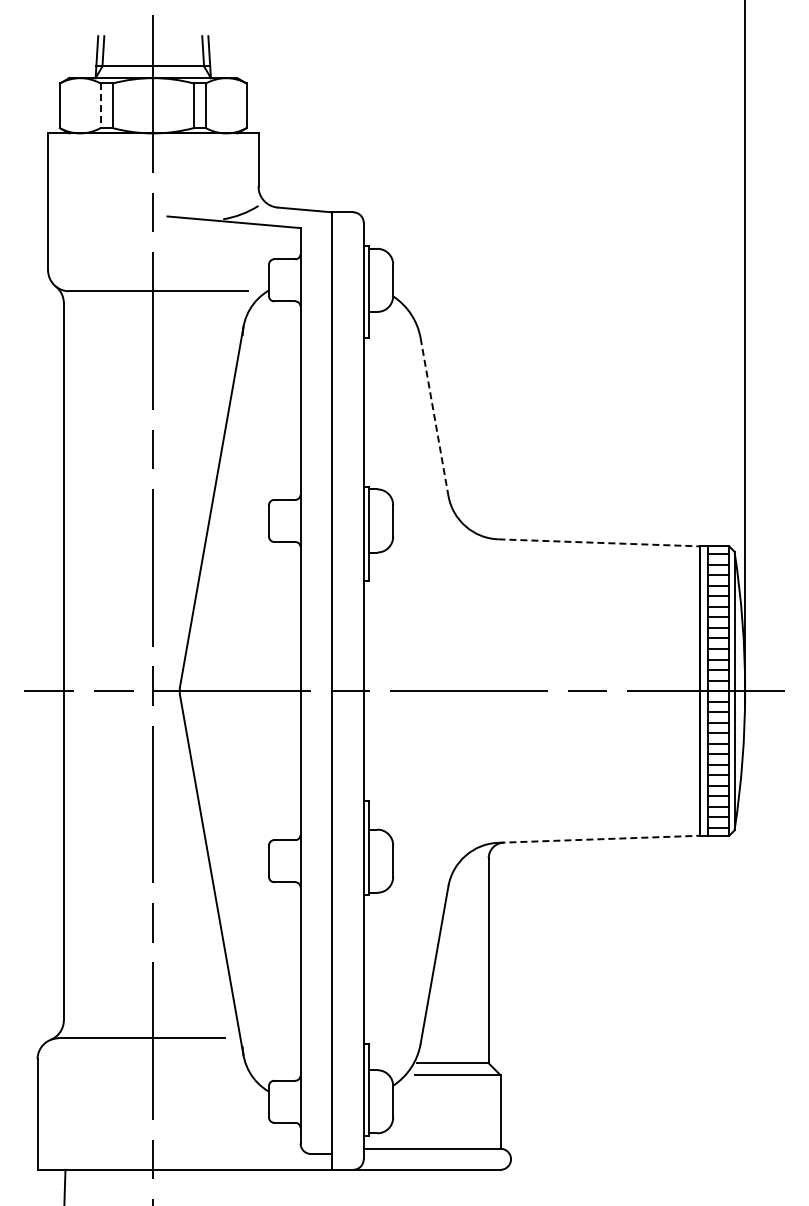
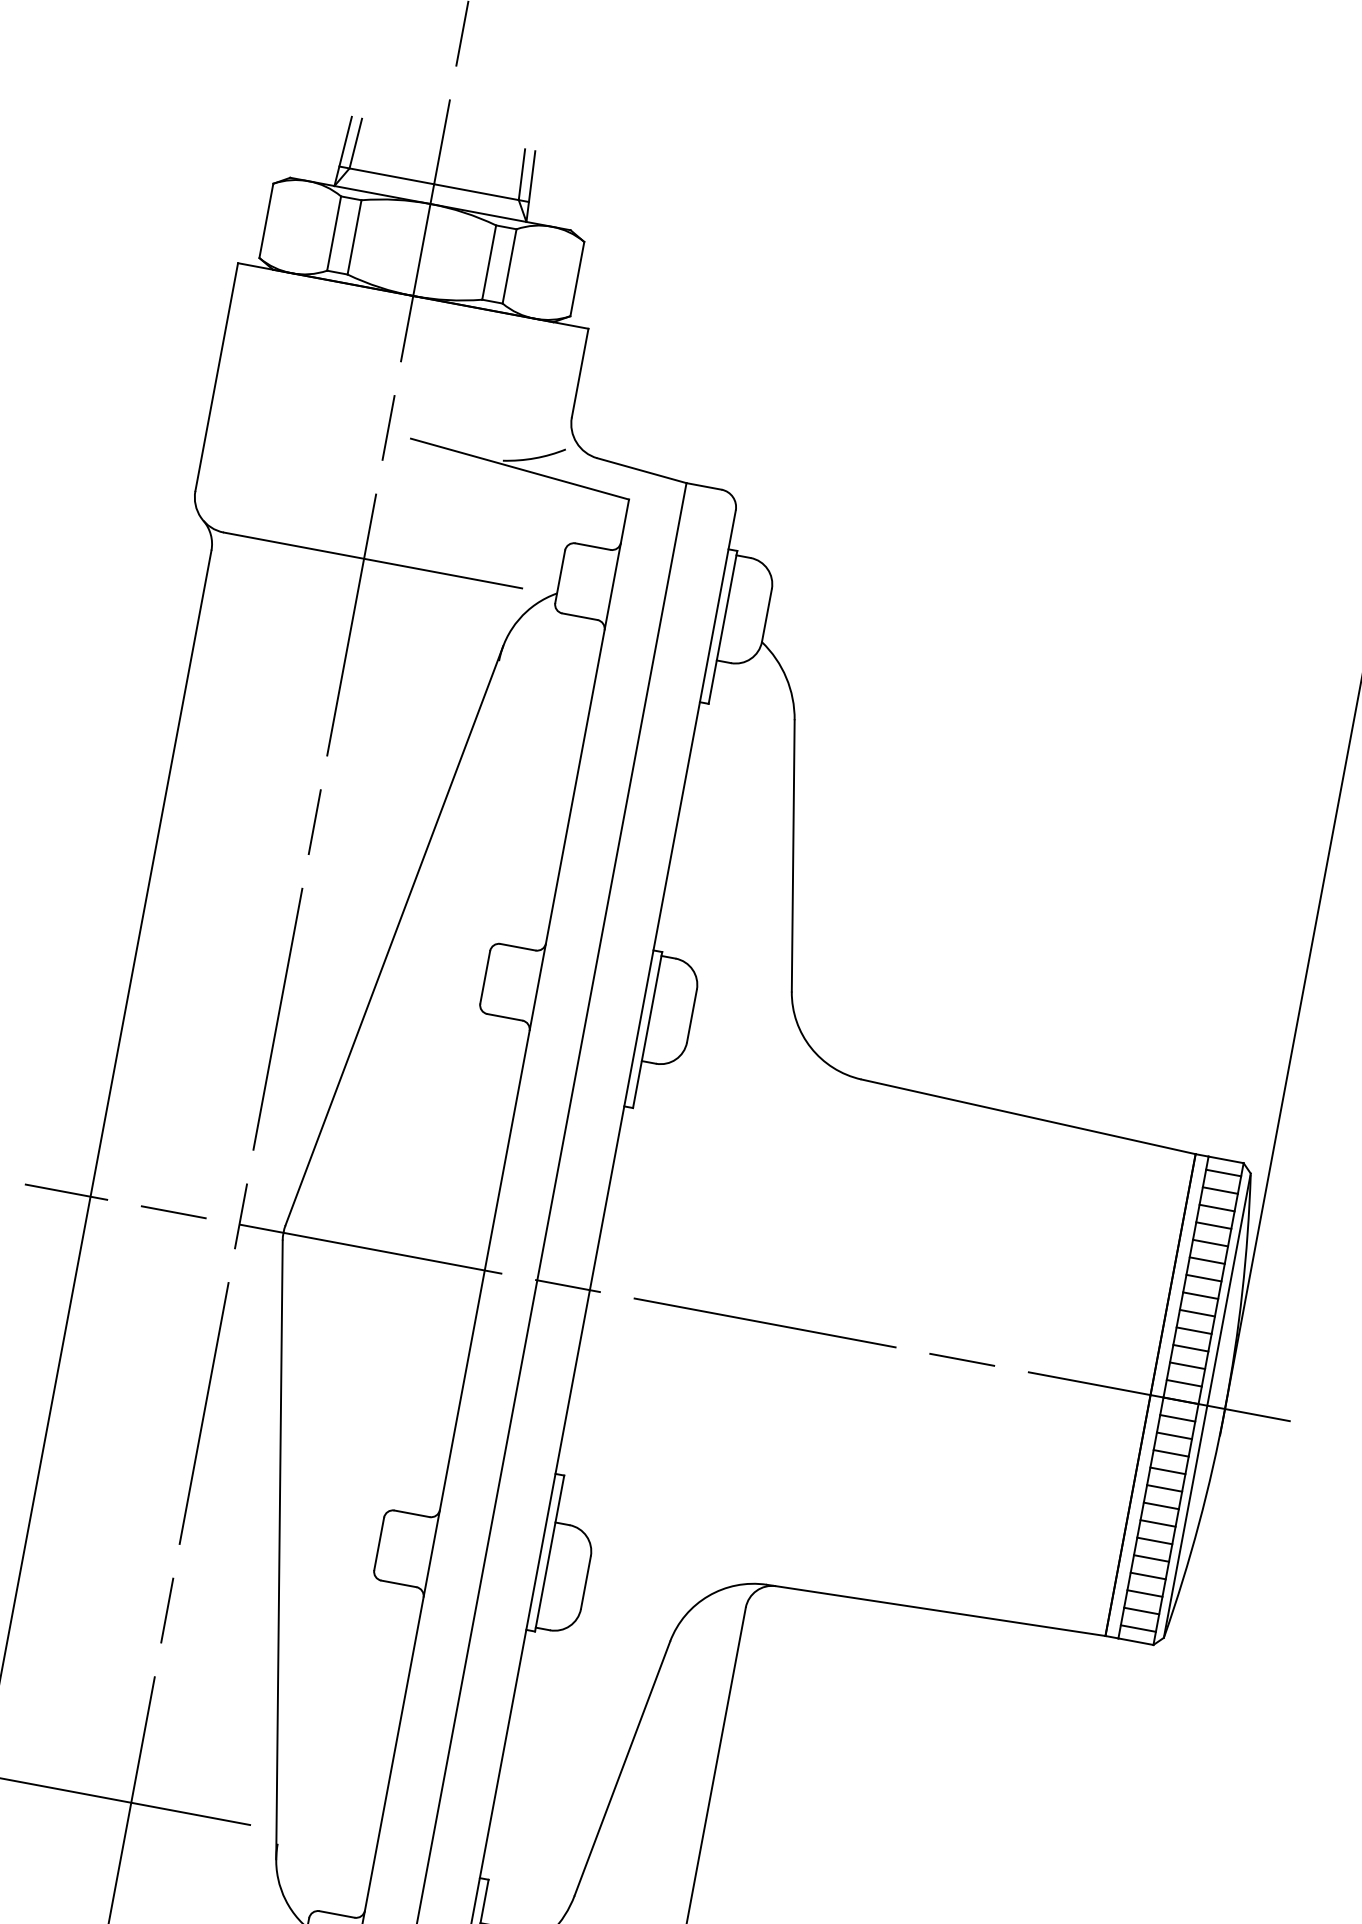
line: (100, 106) -> (333, 234), dashed -> solid
line: (434, 417) -> (793, 856), dashed -> solid
line: (599, 542) -> (1028, 1116), dashed -> solid
line: (599, 839) -> (936, 1610), dashed -> solid

